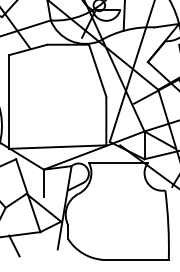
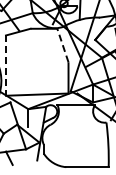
line: (96, 70) -> (62, 45), solid -> dashed
line: (9, 103) -> (6, 66), solid -> dashed

